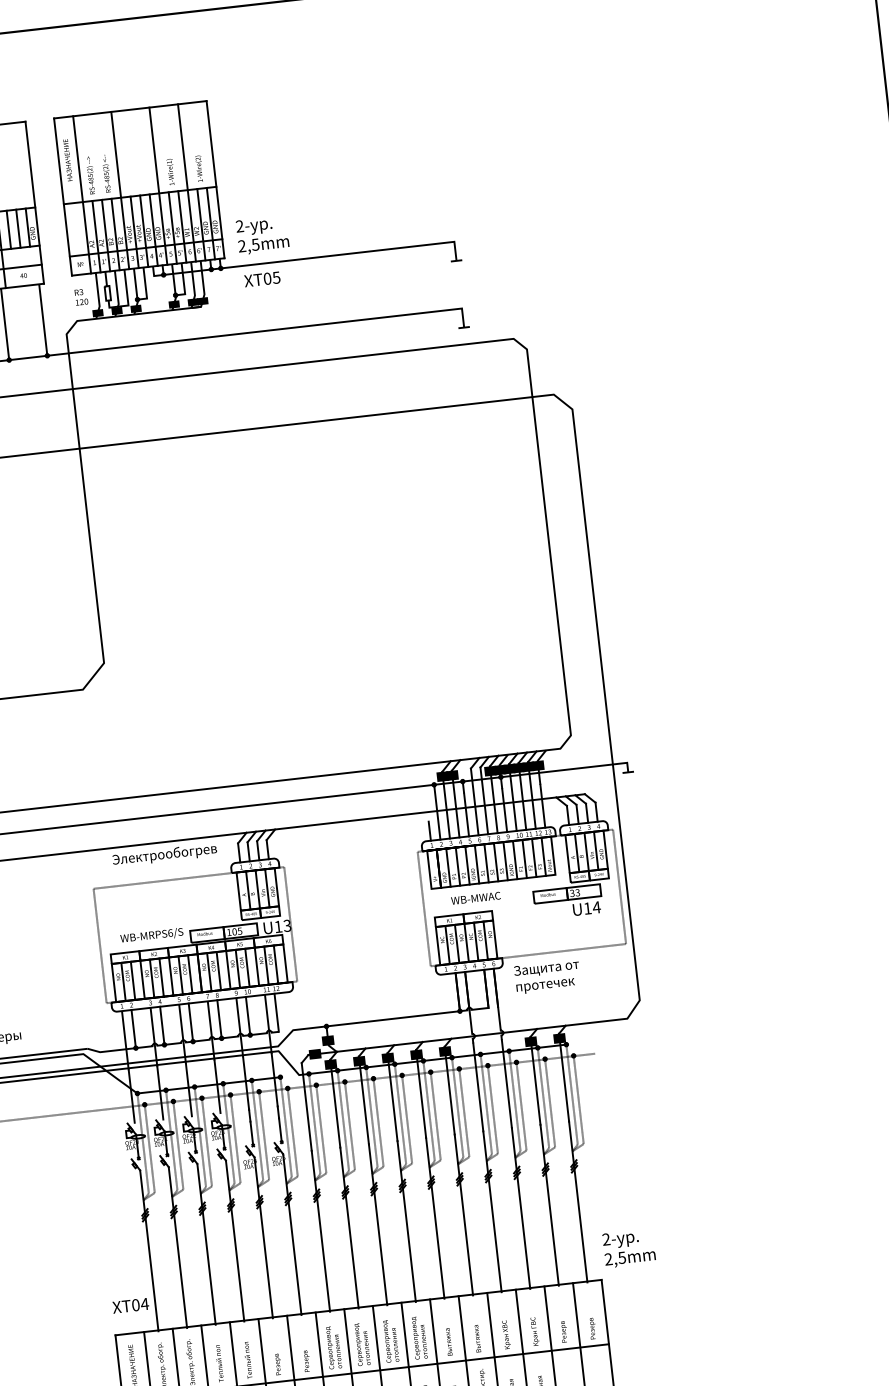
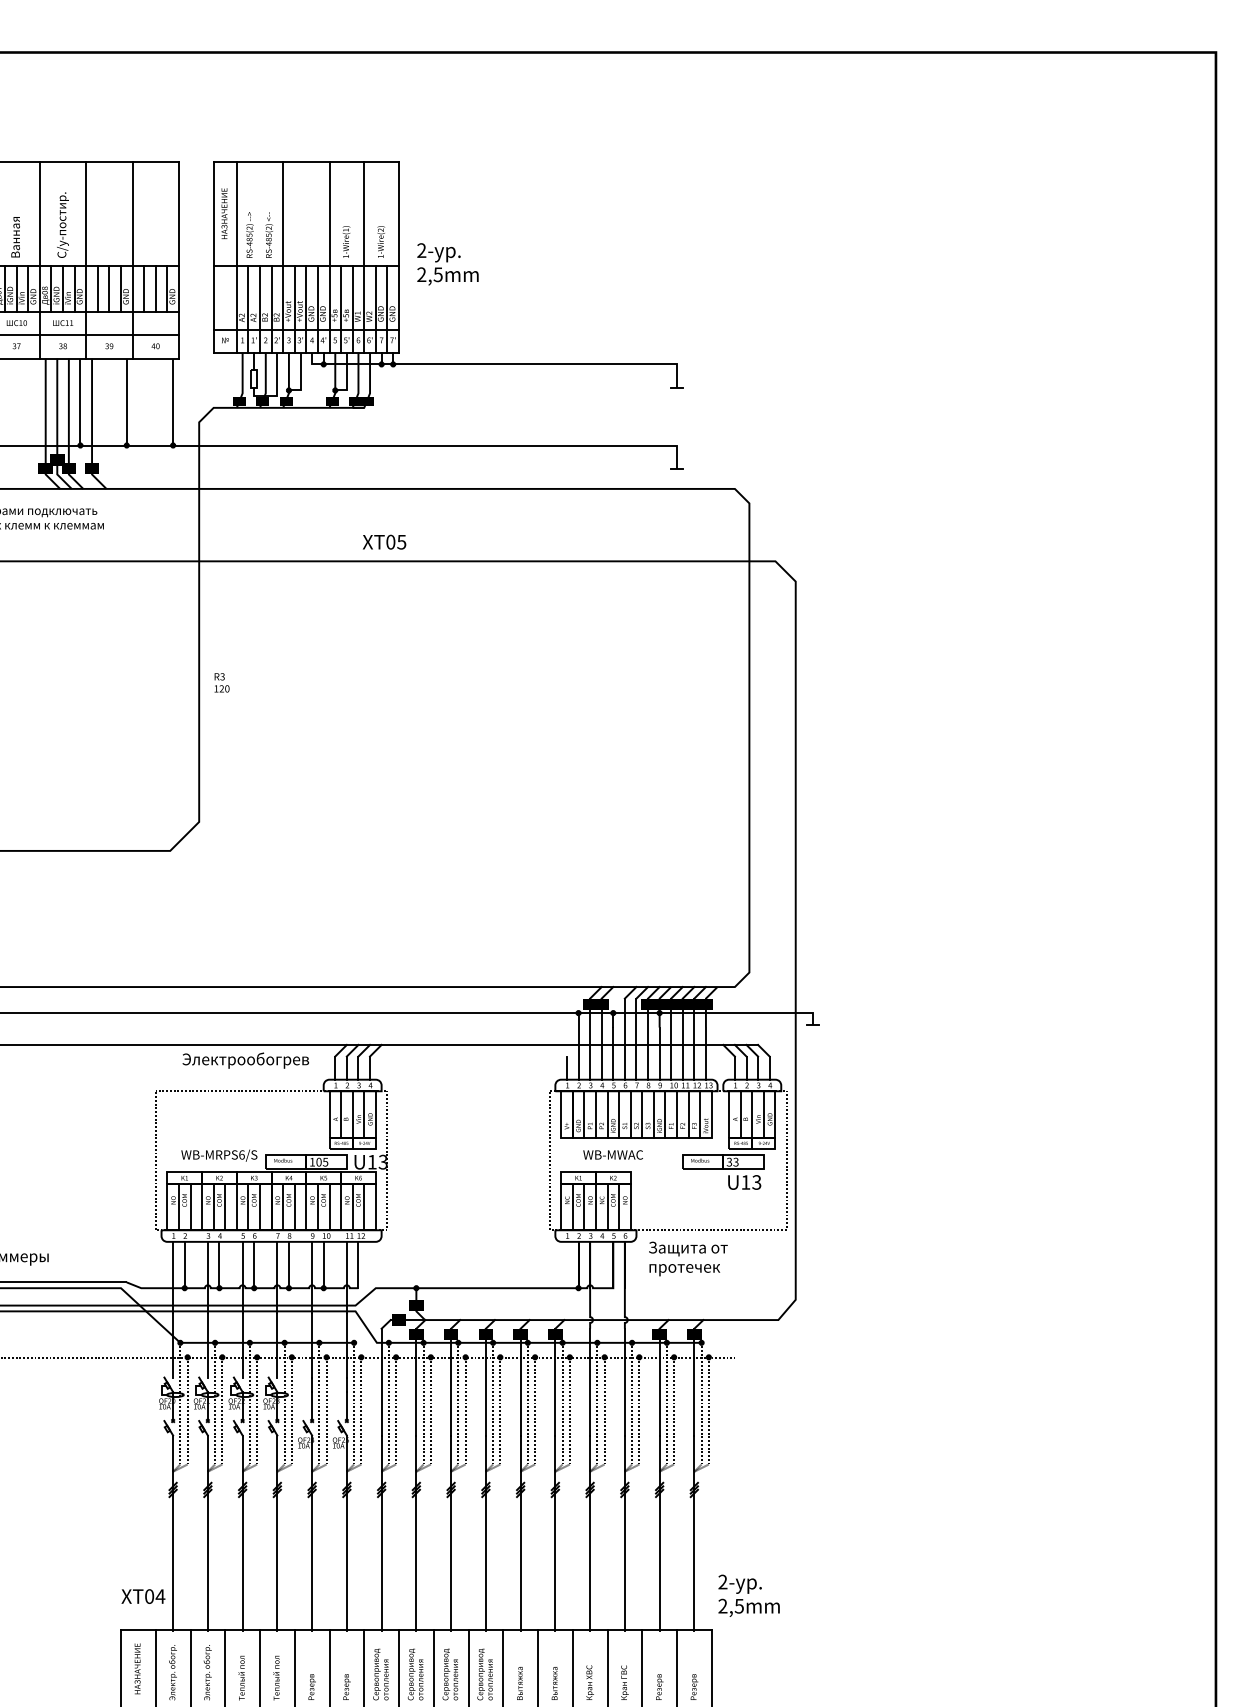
text: (262, 235) -> (447, 264), moved
text: (262, 278) -> (384, 541), moved
text: (80, 296) -> (221, 682), moved
text: (596, 907) -> (756, 1182), U14 -> U13

